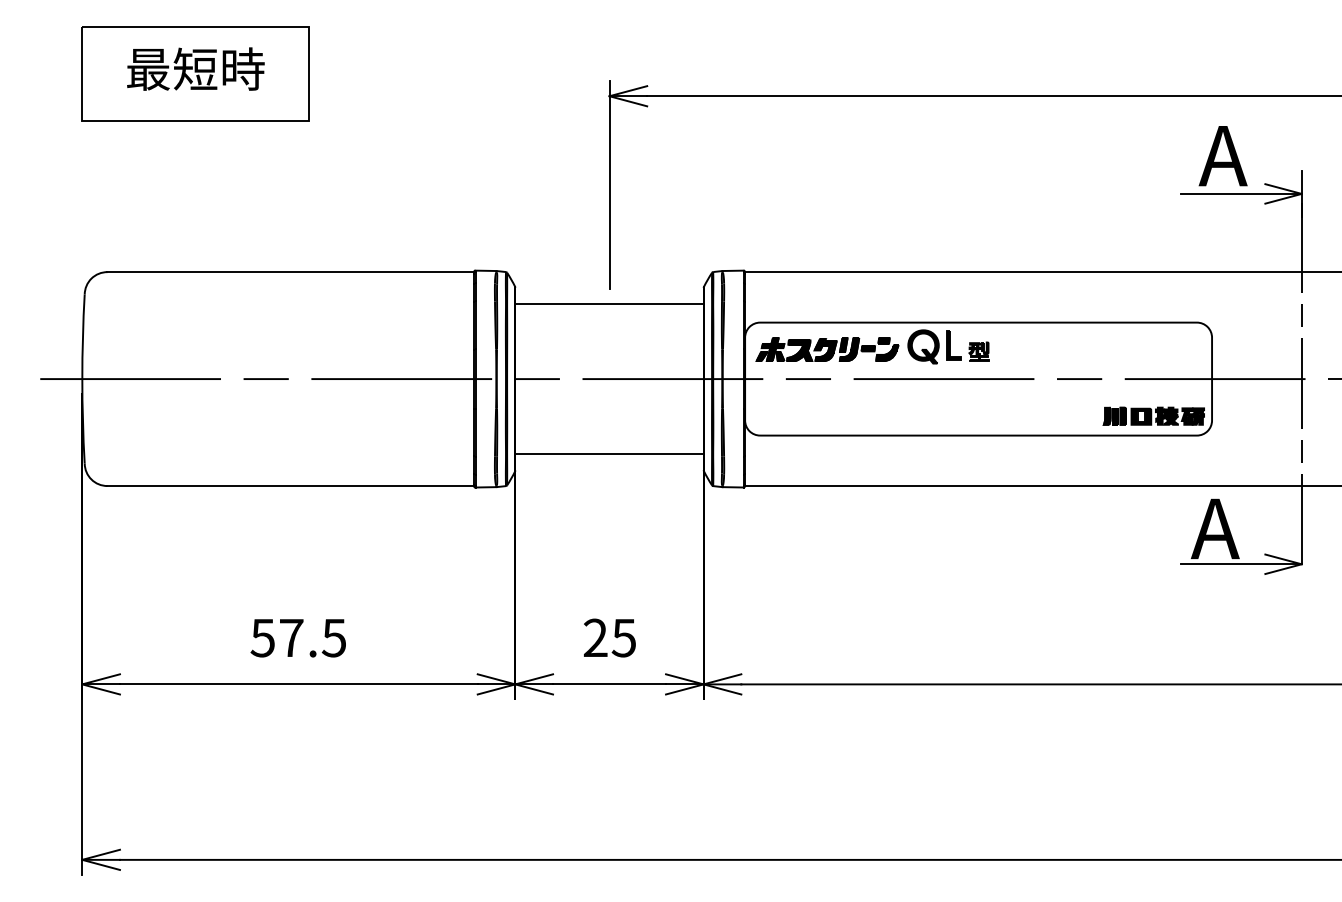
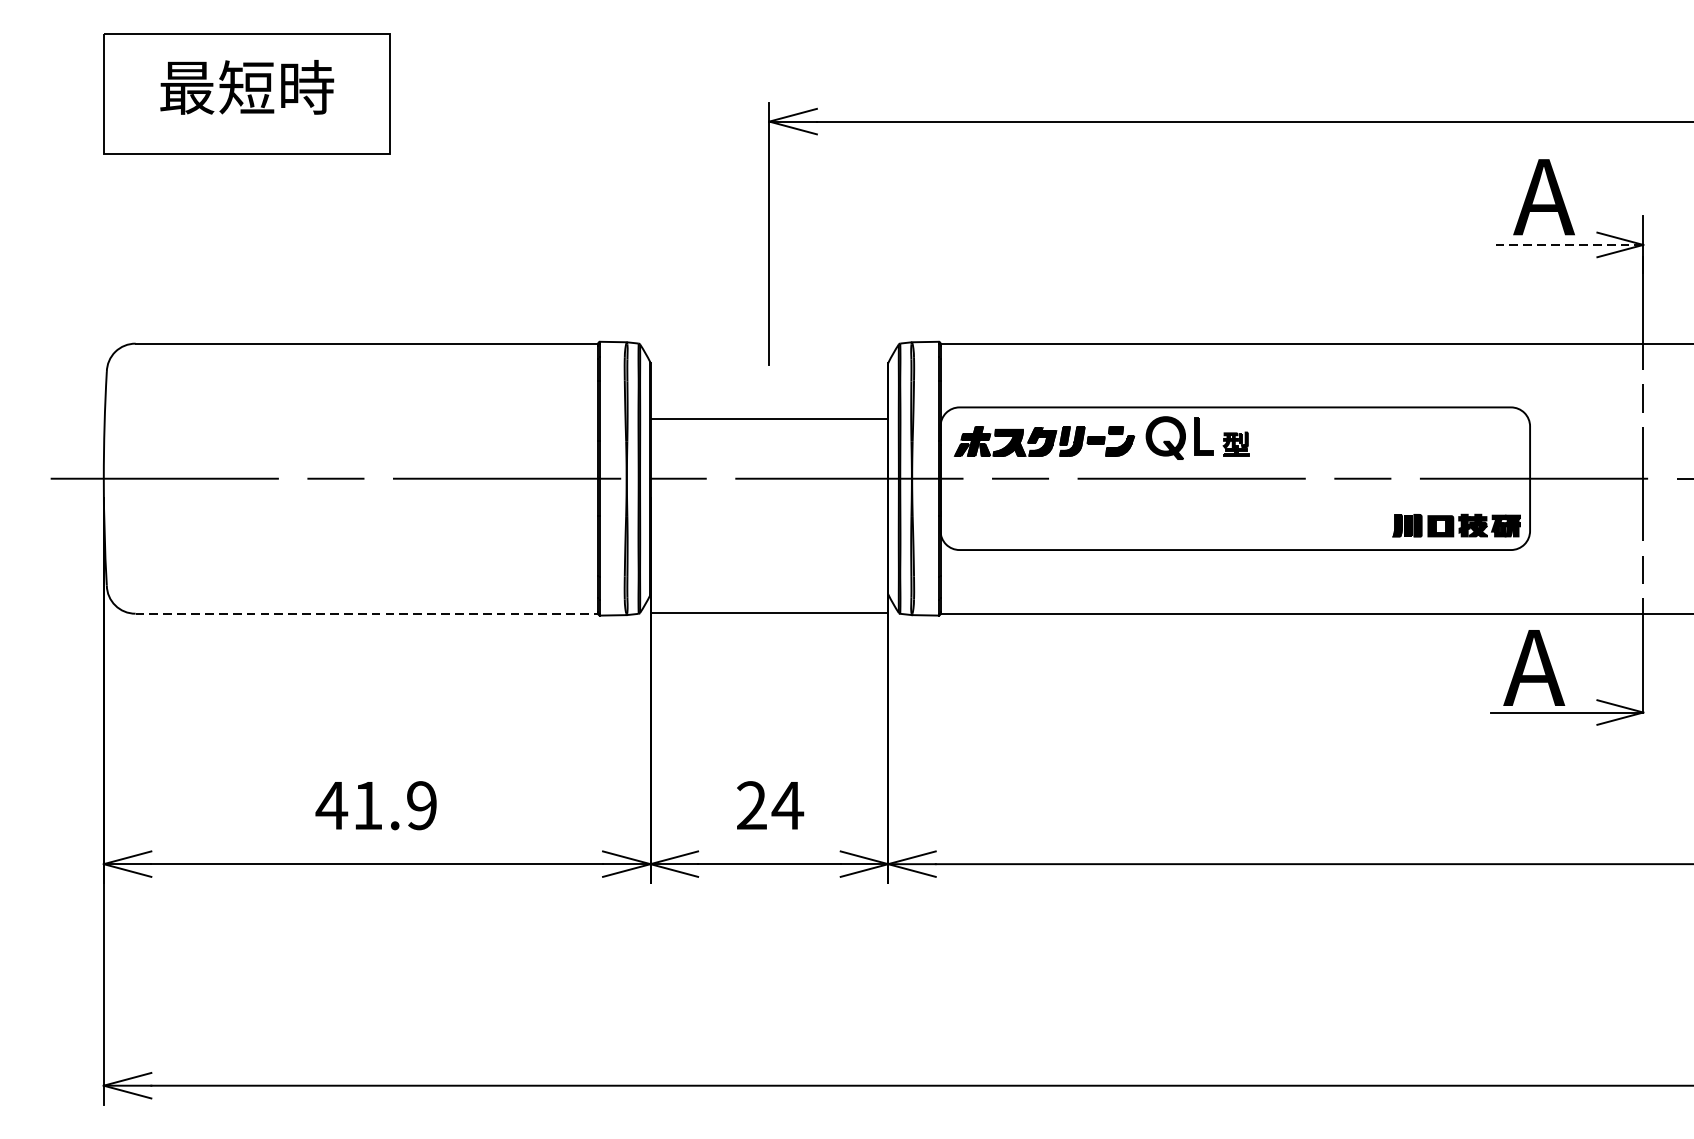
line: (1240, 193) -> (1565, 244), solid -> dashed
line: (609, 303) -> (769, 418), moved
line: (609, 454) -> (769, 613), moved
line: (291, 486) -> (367, 614), solid -> dashed
text: (297, 637) -> (375, 804), 57.5 -> 41.9
text: (623, 638) -> (787, 806), 25 -> 24

